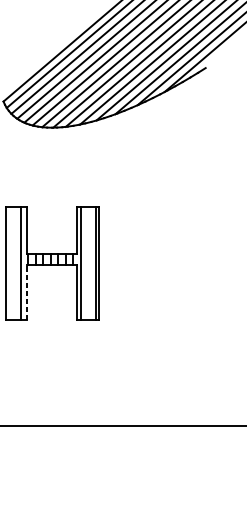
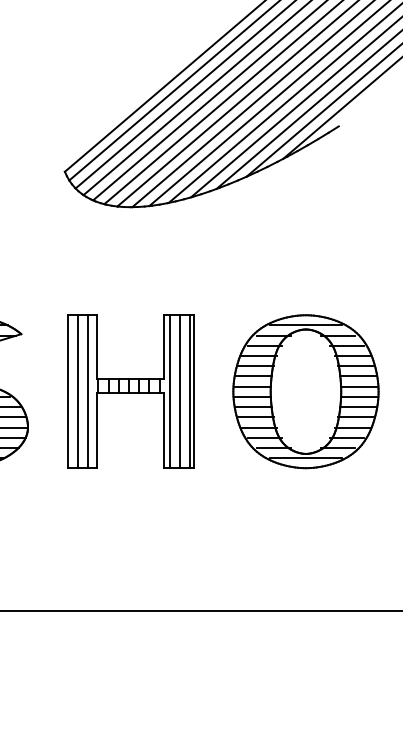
line: (12, 263) -> (77, 391), added
line: (88, 263) -> (179, 391), added
part: (181, 263) -> (305, 391), added
line: (27, 292) -> (97, 430), dashed -> solid

